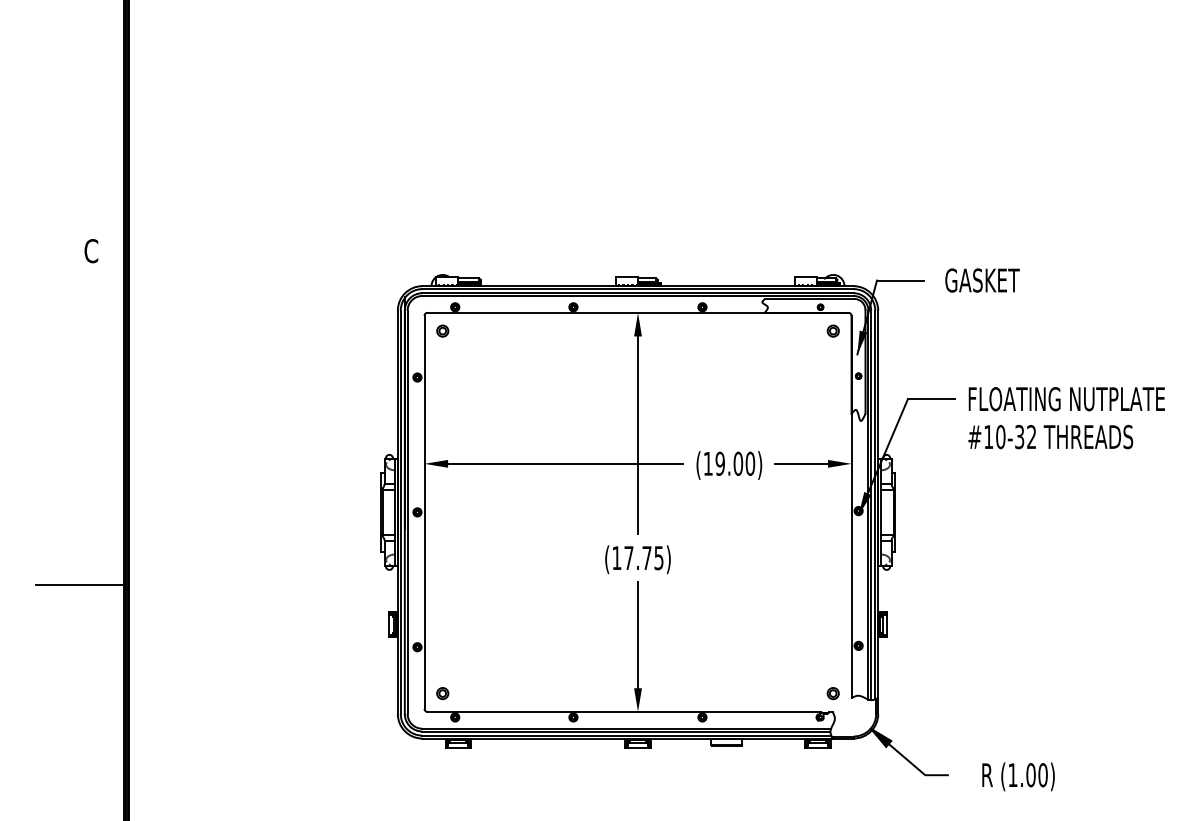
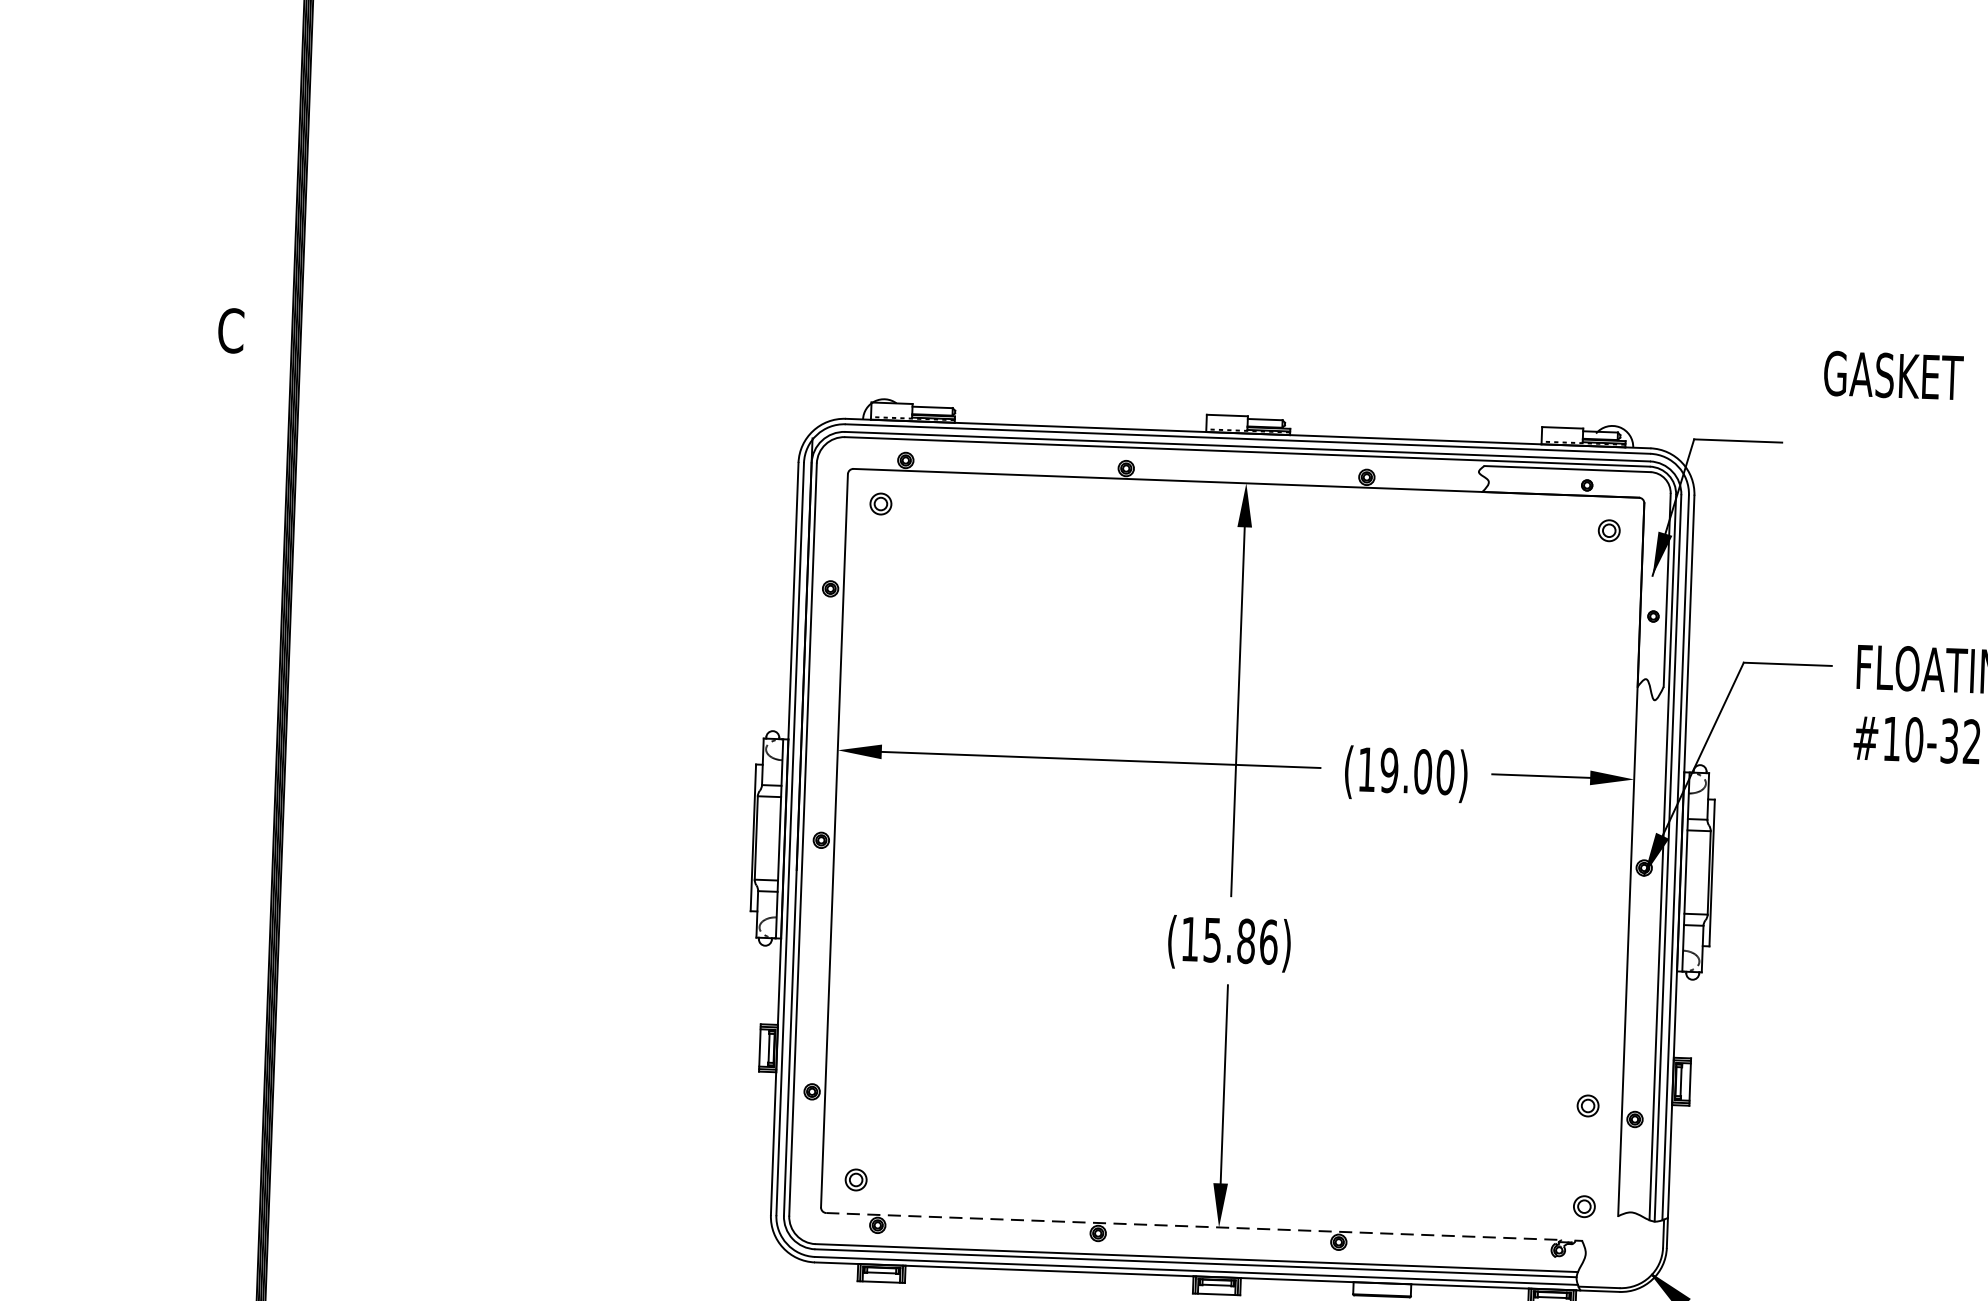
text: (982, 280) -> (1893, 375), moved
text: (643, 558) -> (1239, 941), (17.75) -> (15.86)
line: (80, 585) -> (187, 953), removed
part: (832, 639) -> (1586, 1105), added
line: (624, 711) -> (1193, 1225), solid -> dashed

